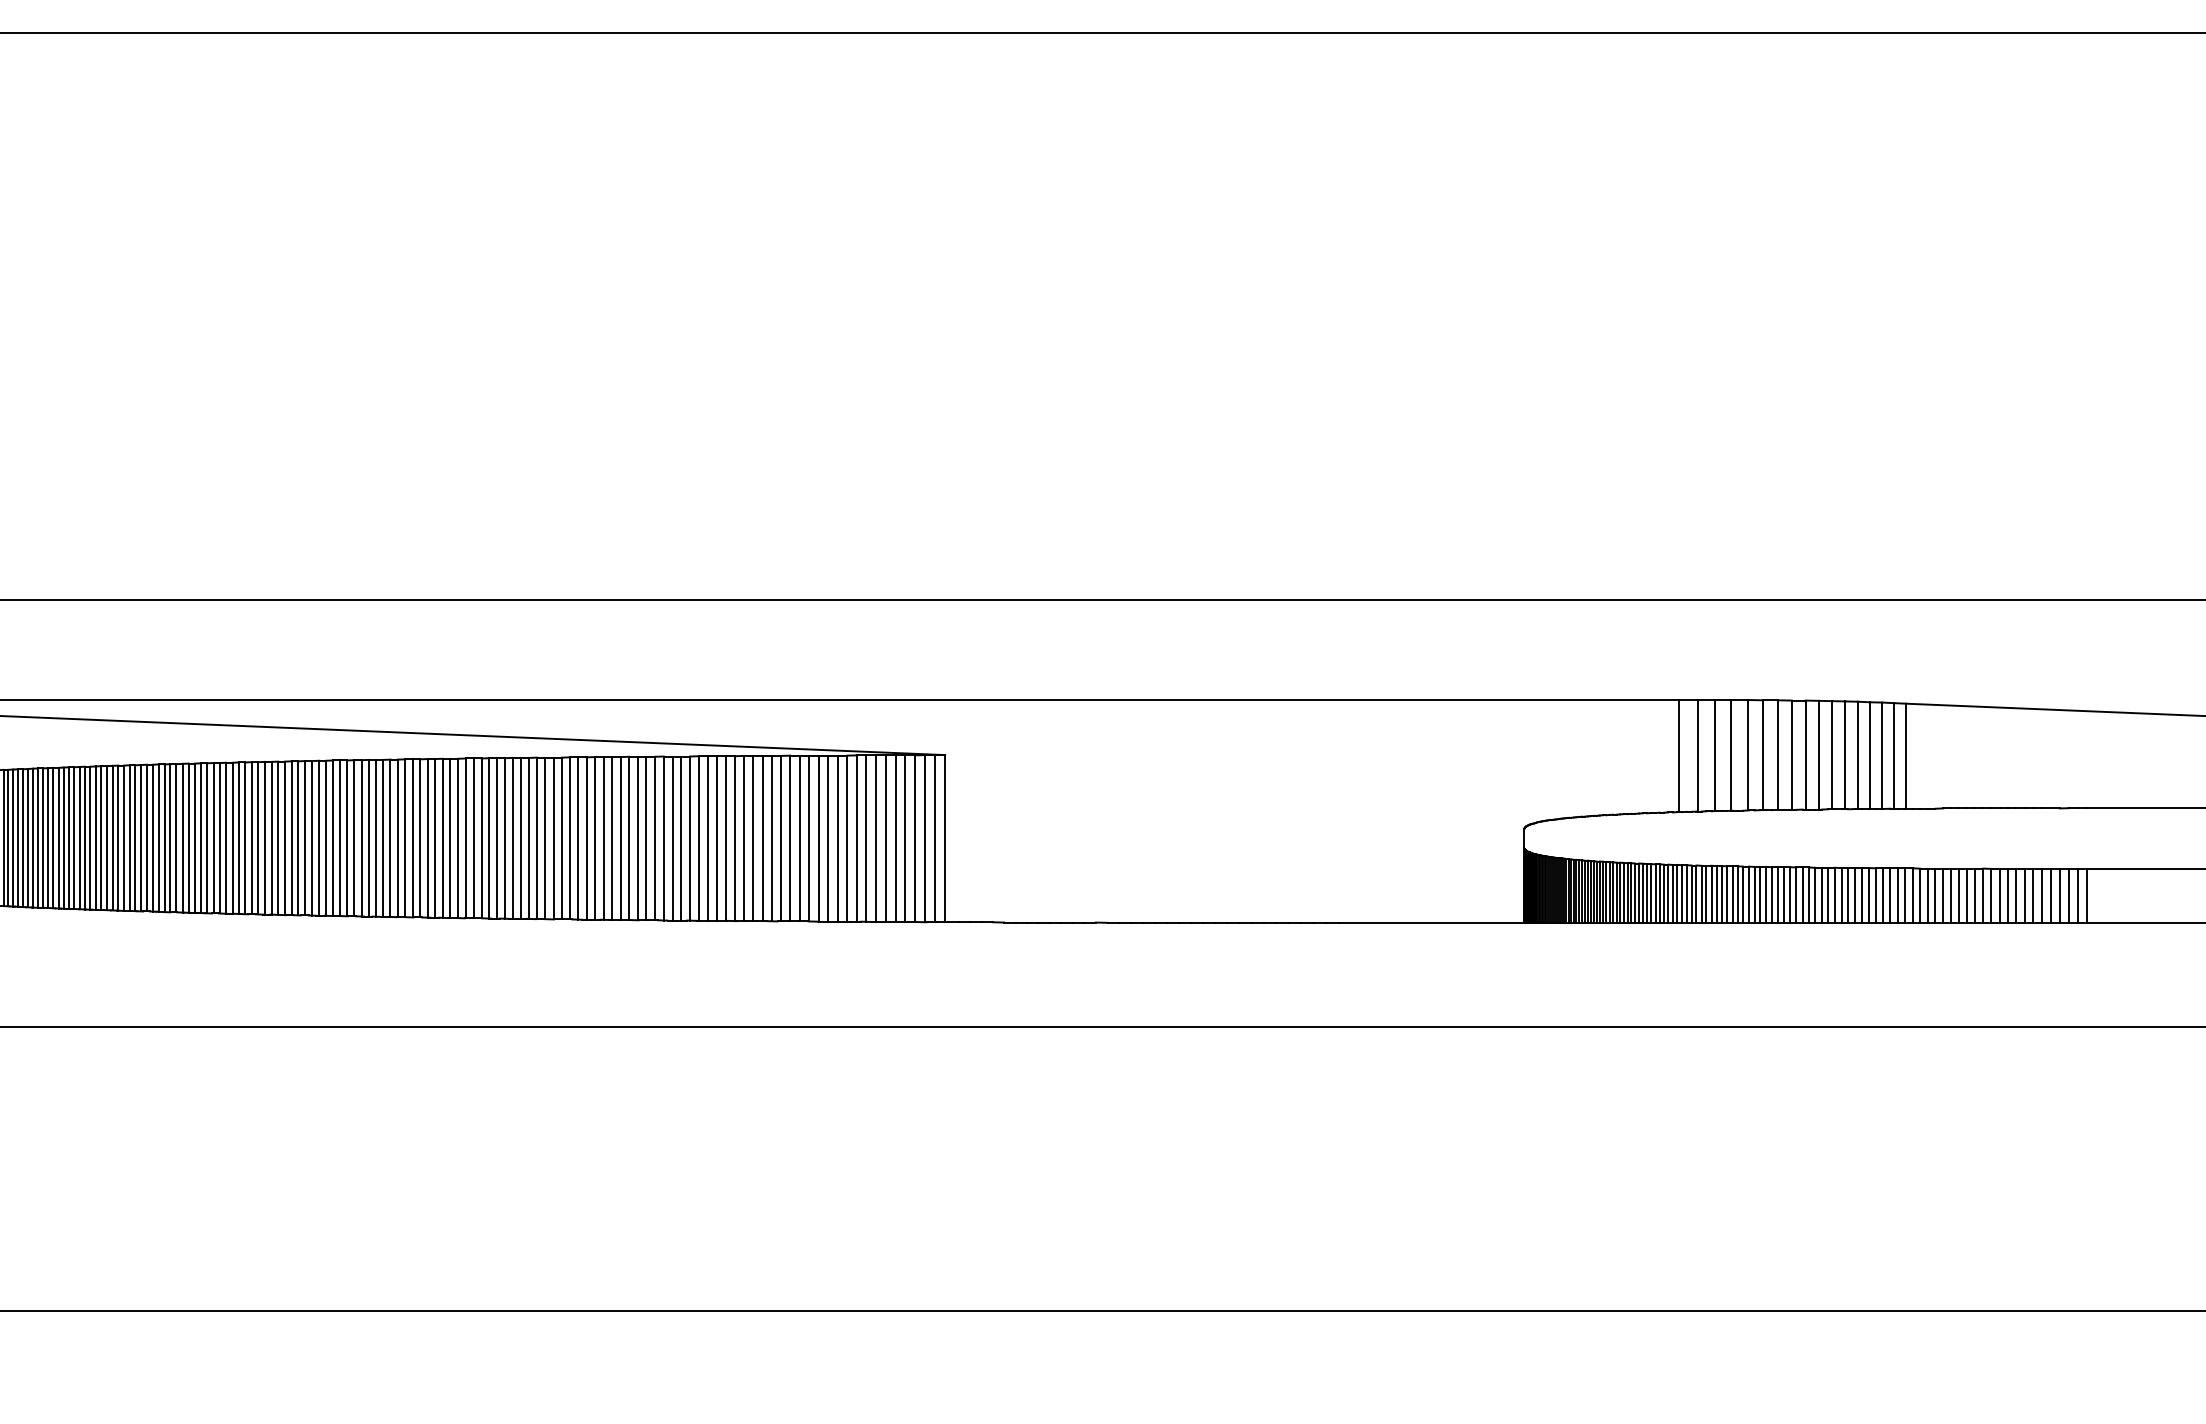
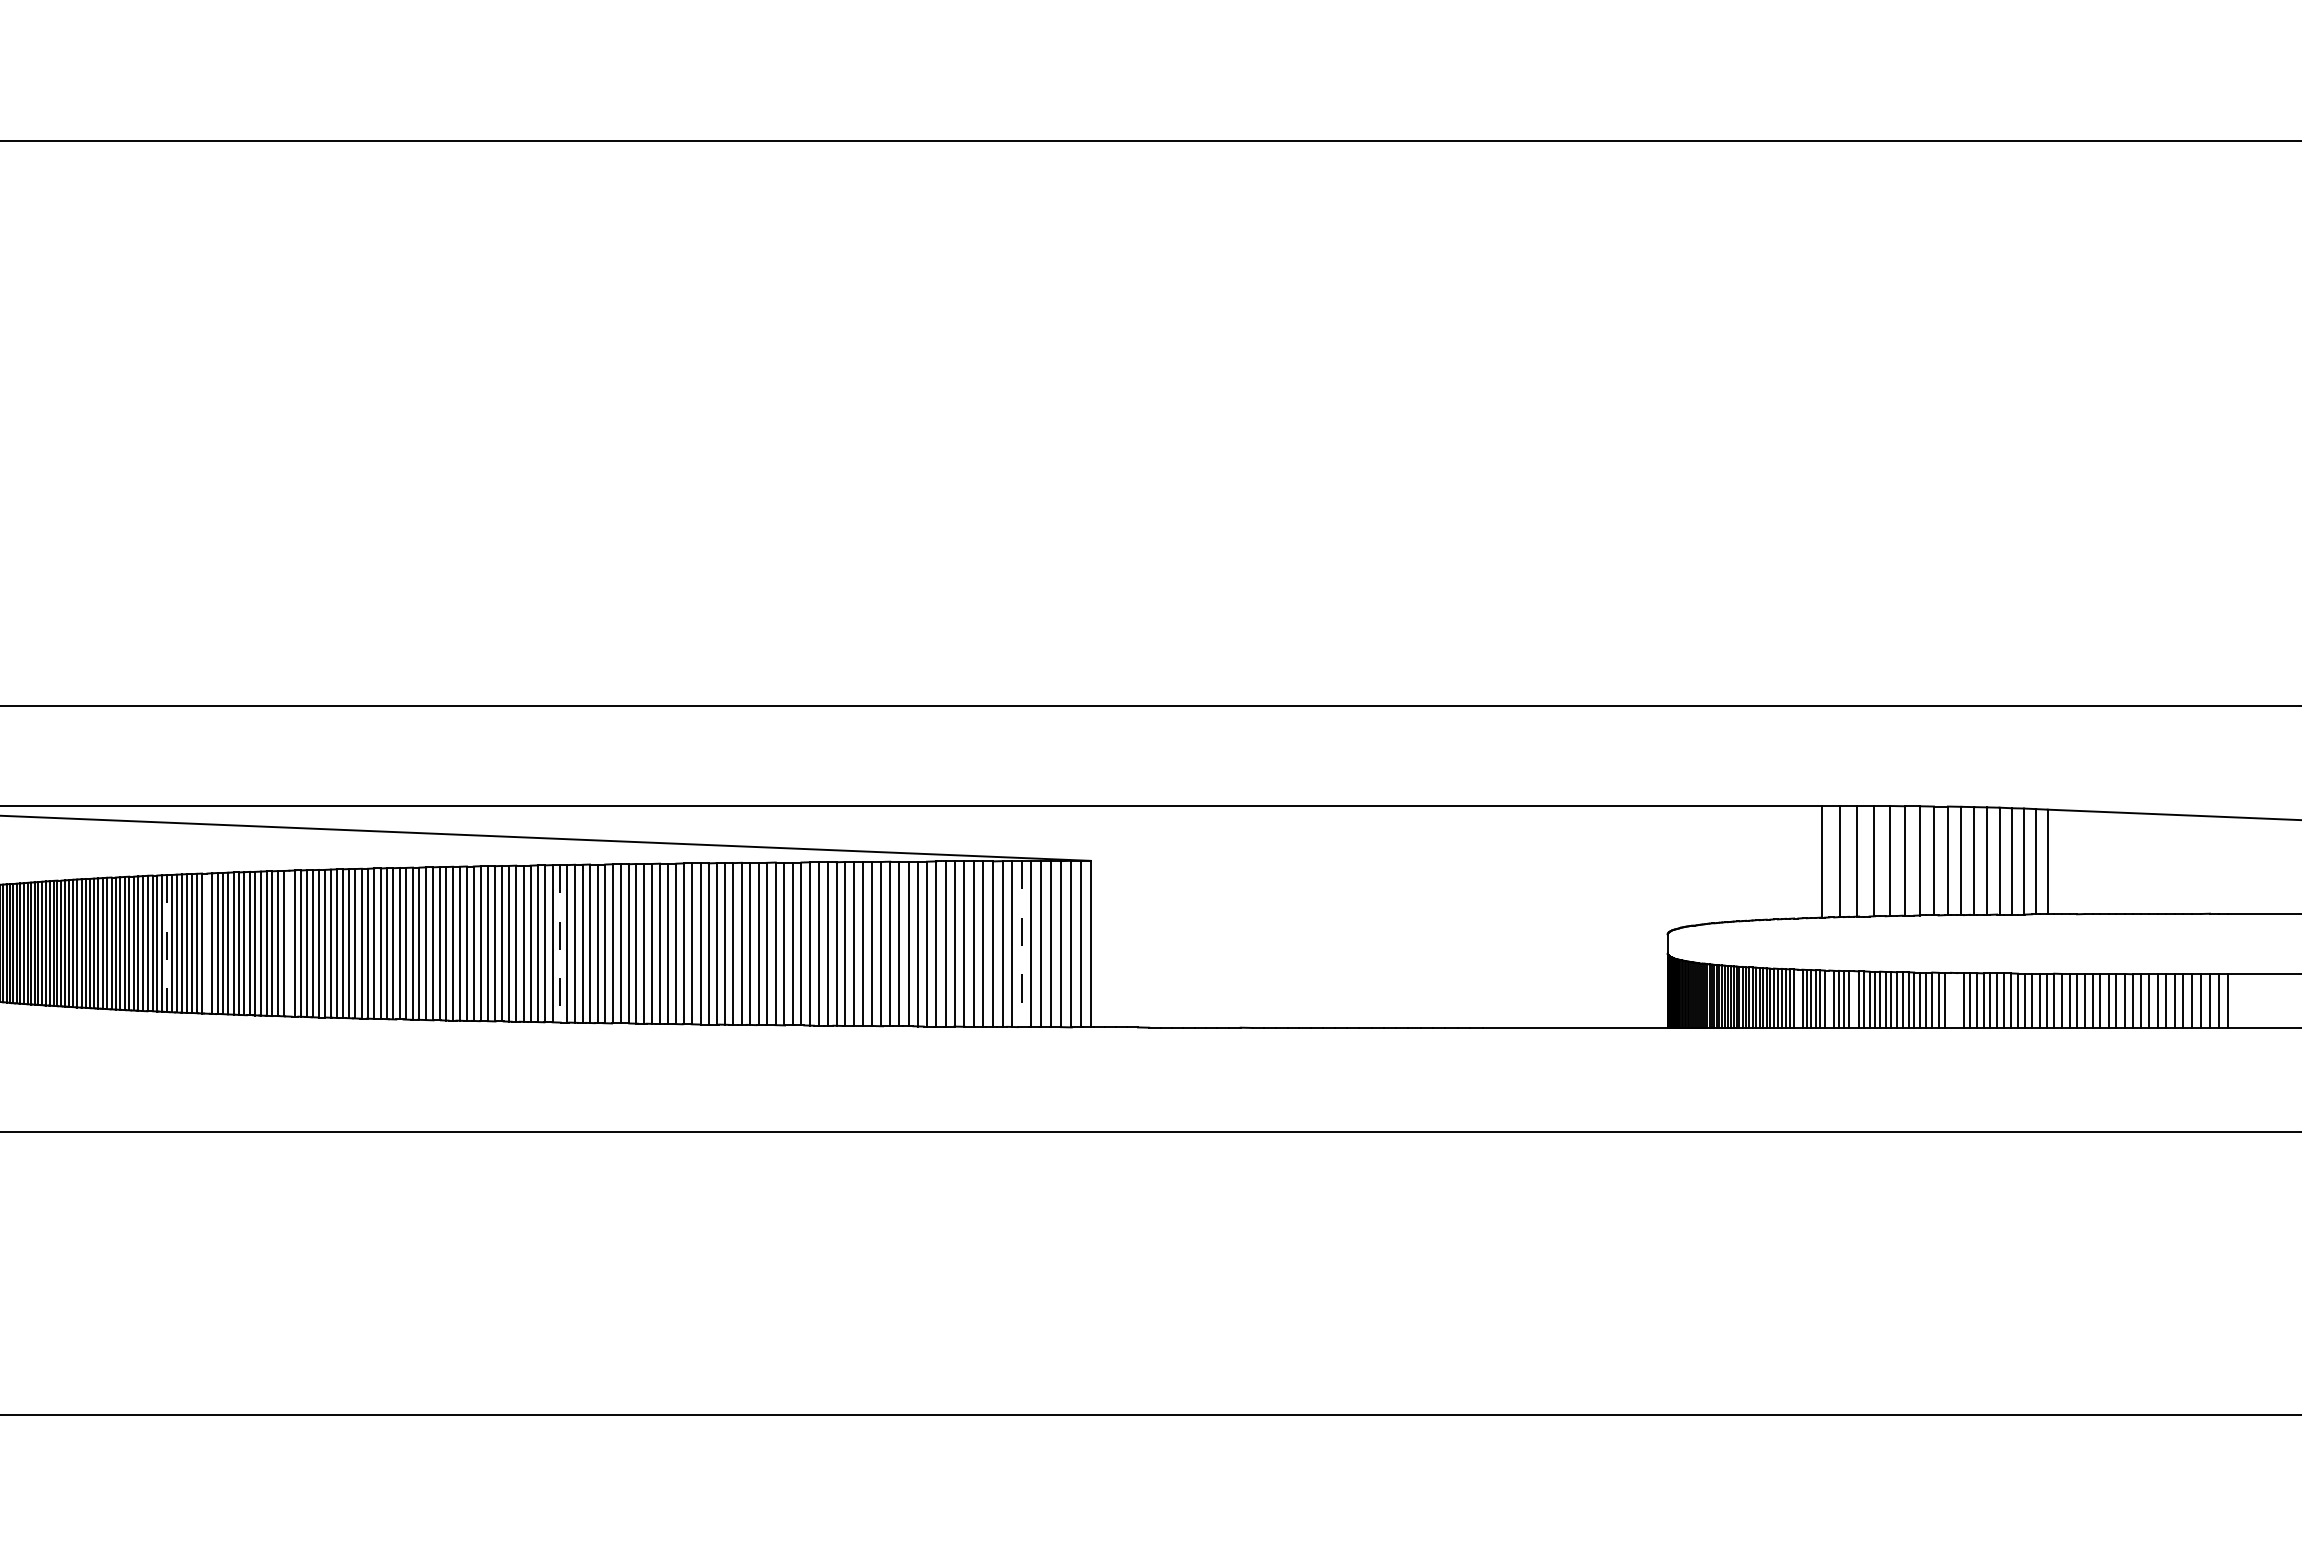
line: (17, 838) -> (166, 943), solid -> dashed
line: (58, 838) -> (207, 943), removed
line: (141, 838) -> (289, 943), removed
line: (412, 838) -> (559, 943), solid -> dashed
line: (875, 839) -> (1021, 944), solid -> dashed
line: (1655, 893) -> (1798, 998), removed
line: (1686, 893) -> (1829, 998), removed
line: (1712, 894) -> (1854, 999), removed
line: (1809, 894) -> (1951, 999), removed
line: (1815, 895) -> (1957, 1000), removed

